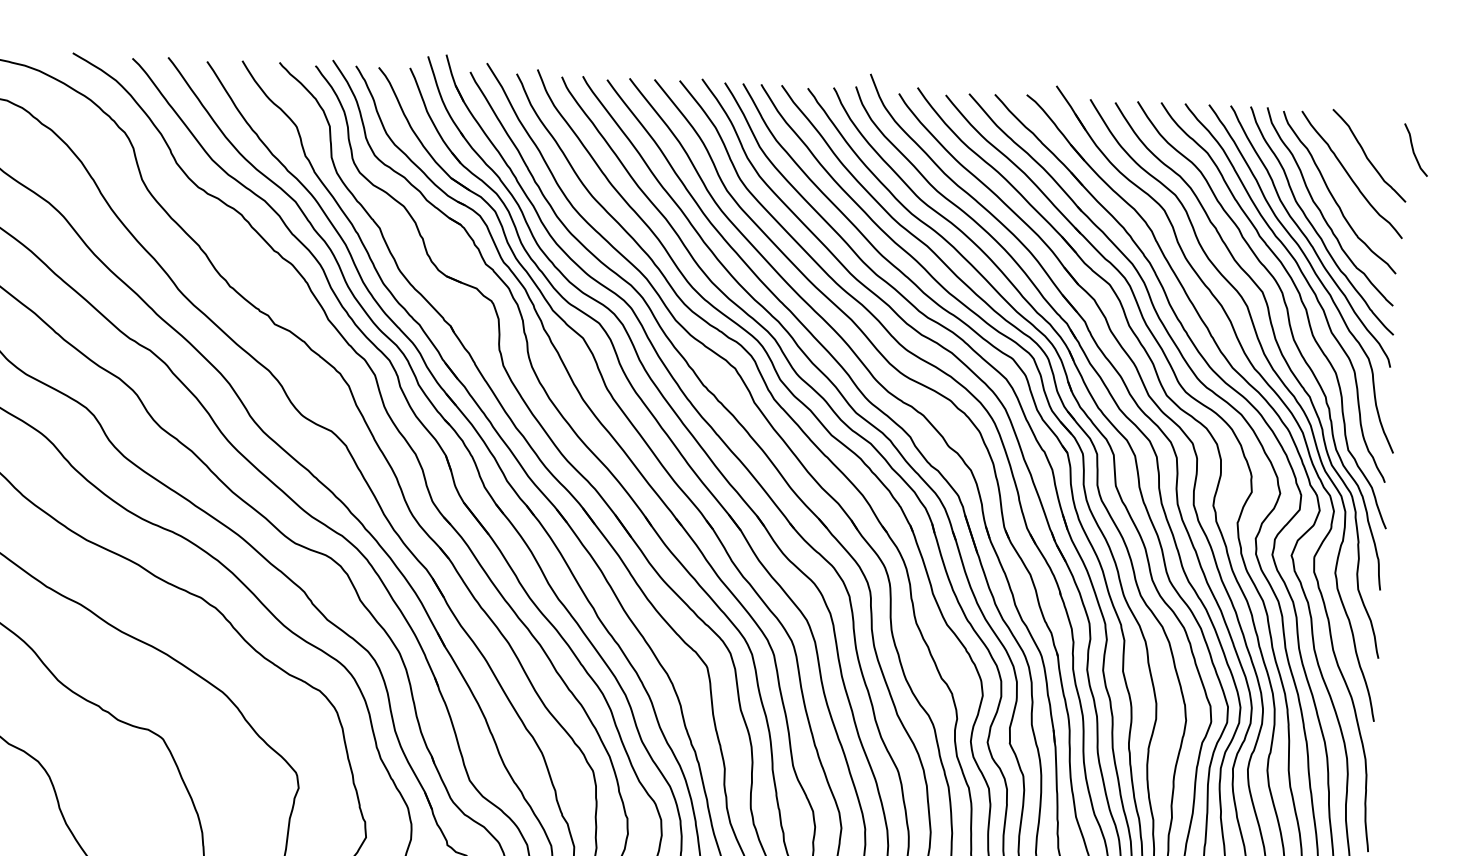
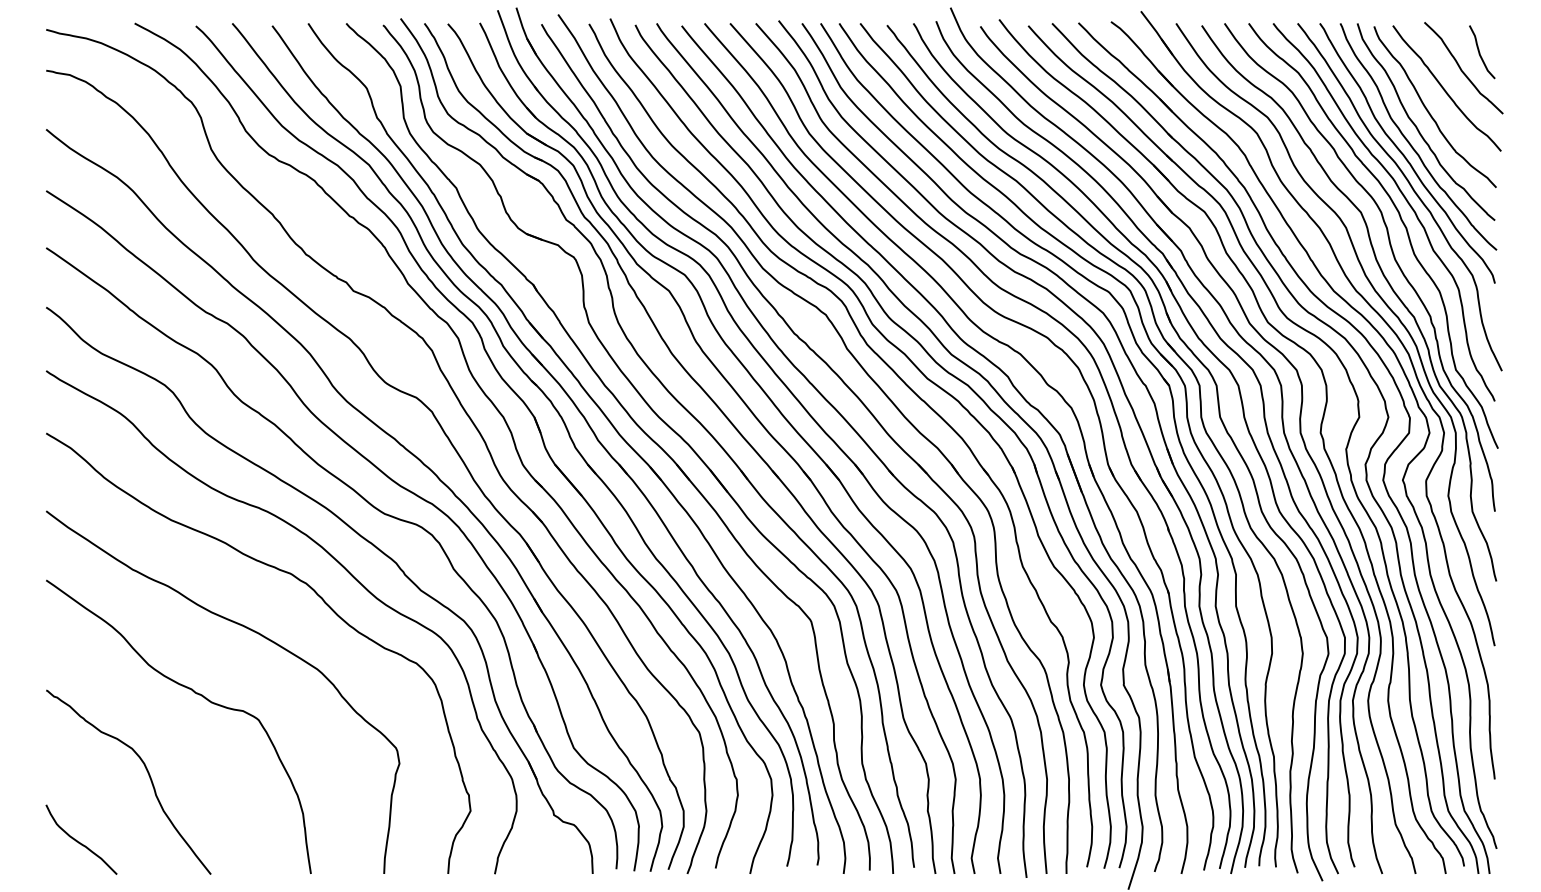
curve: (1414, 150) -> (1480, 52), moved

